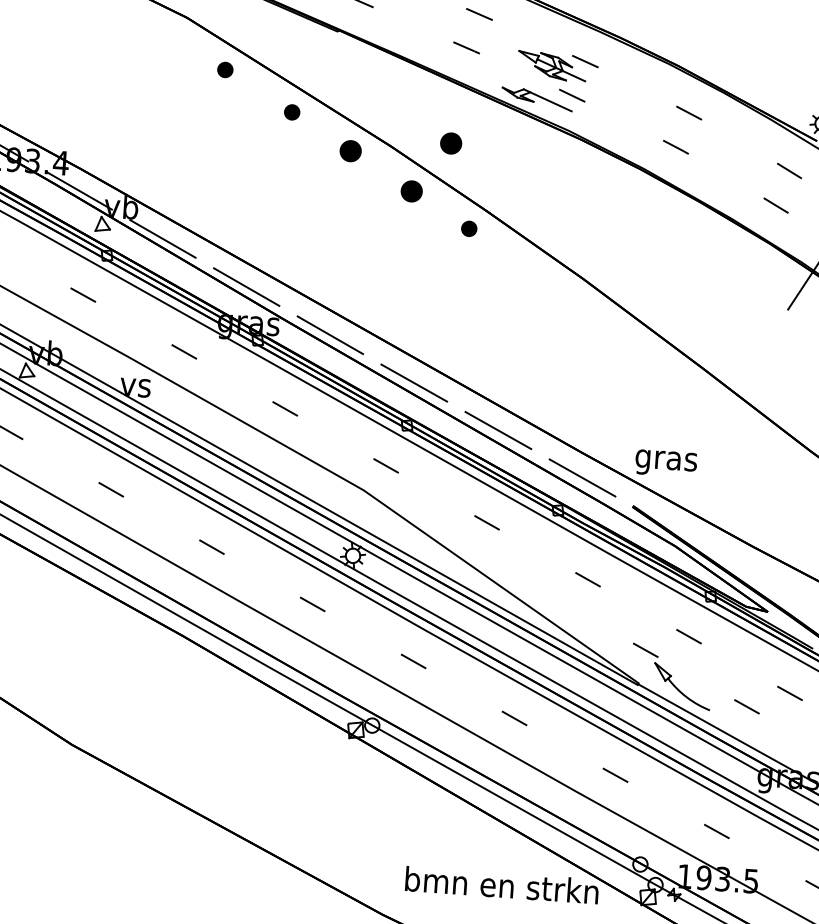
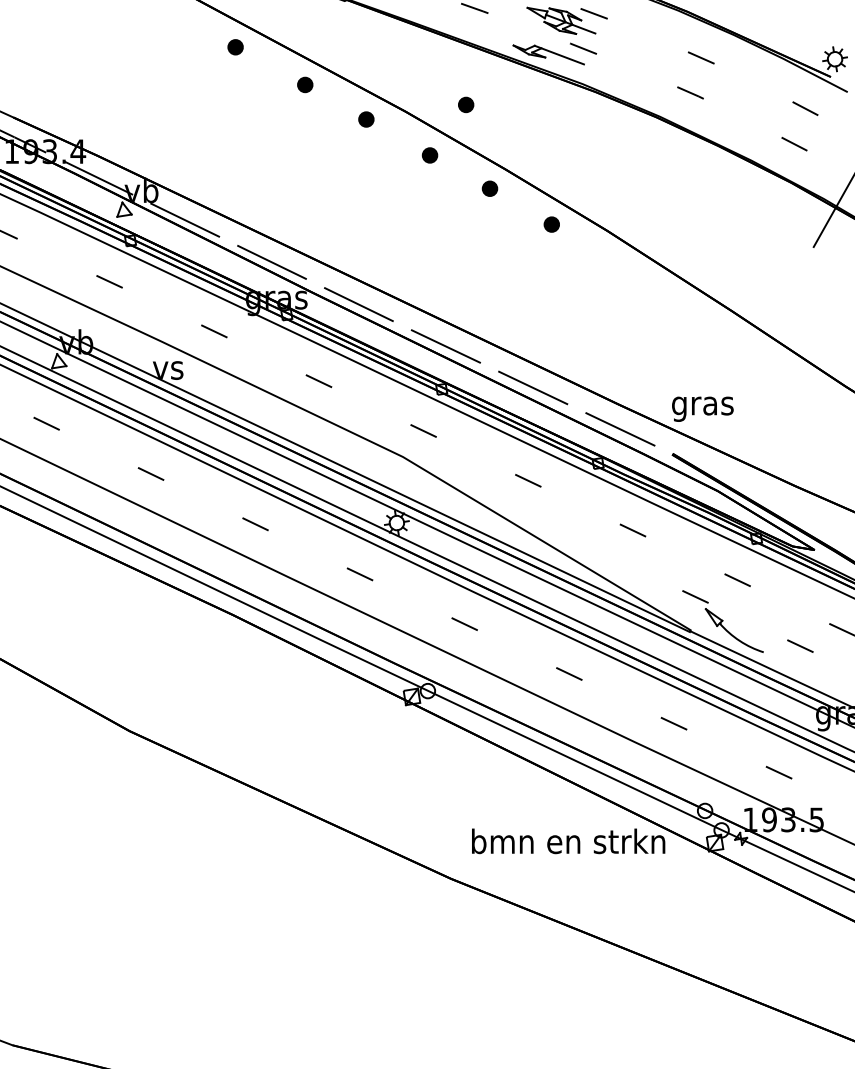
part: (451, 143) -> (466, 104), size x0.71
part: (350, 151) -> (366, 119), size x0.71
part: (411, 191) -> (429, 155), size x0.71
part: (528, 268) -> (551, 224), added

